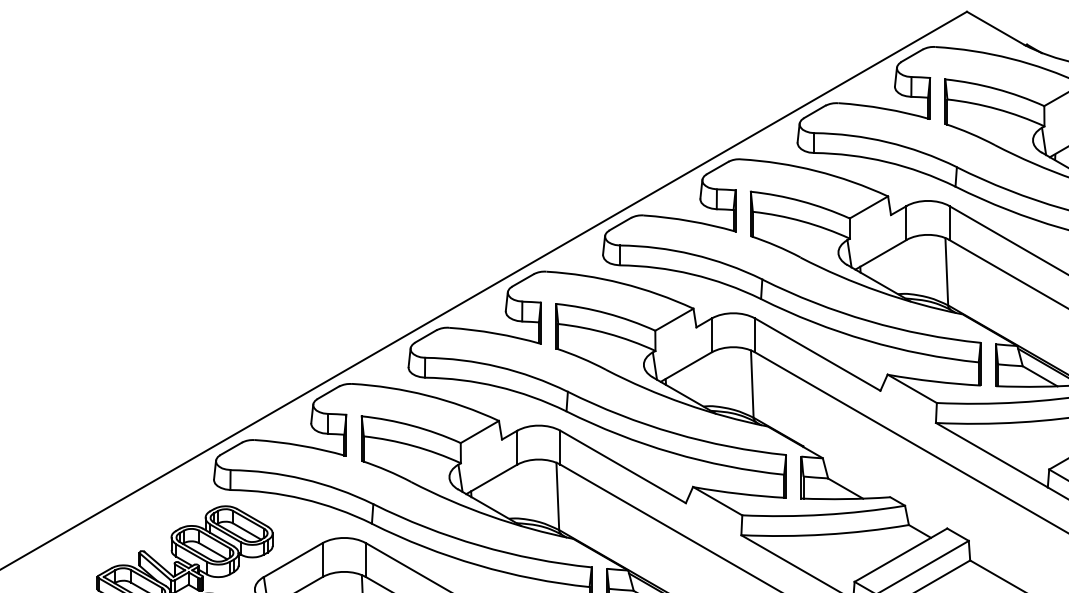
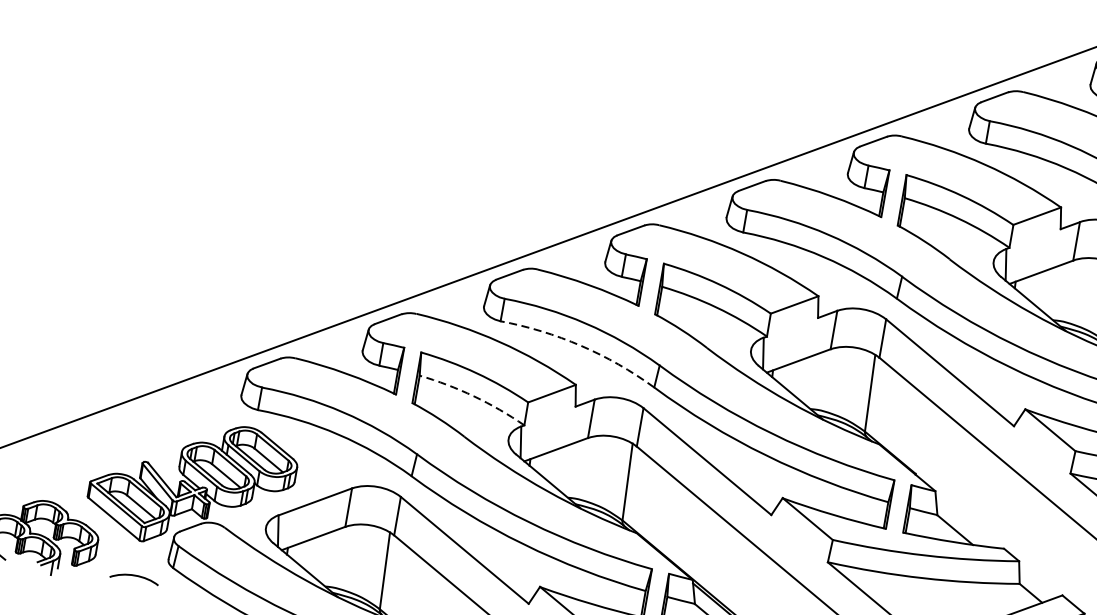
arc: (497, 386) -> (581, 345), solid -> dashed
arc: (413, 445) -> (474, 395), solid -> dashed

